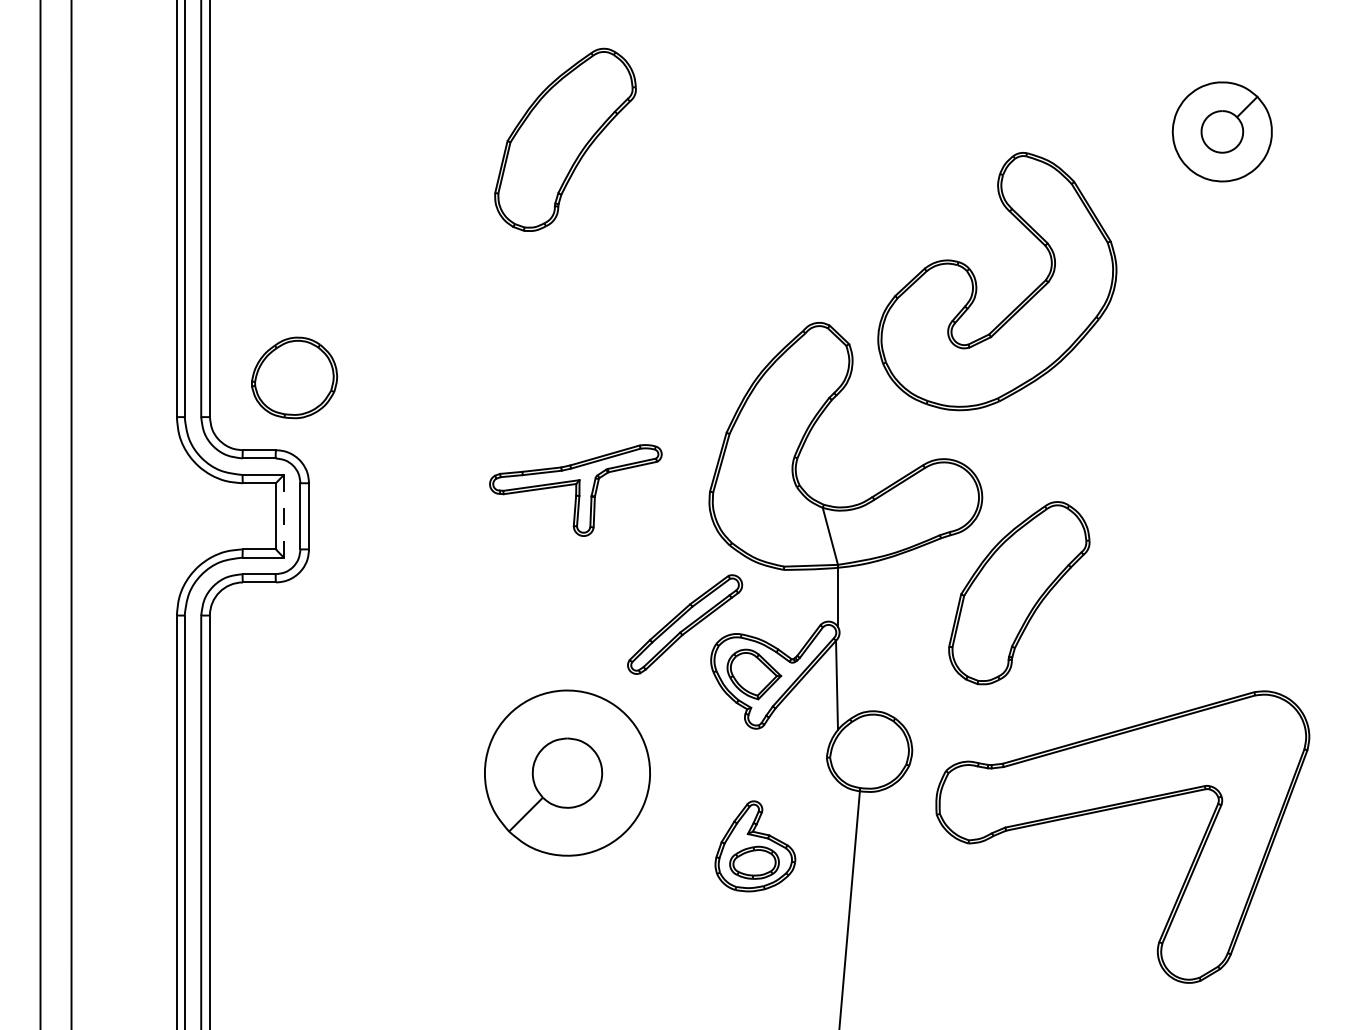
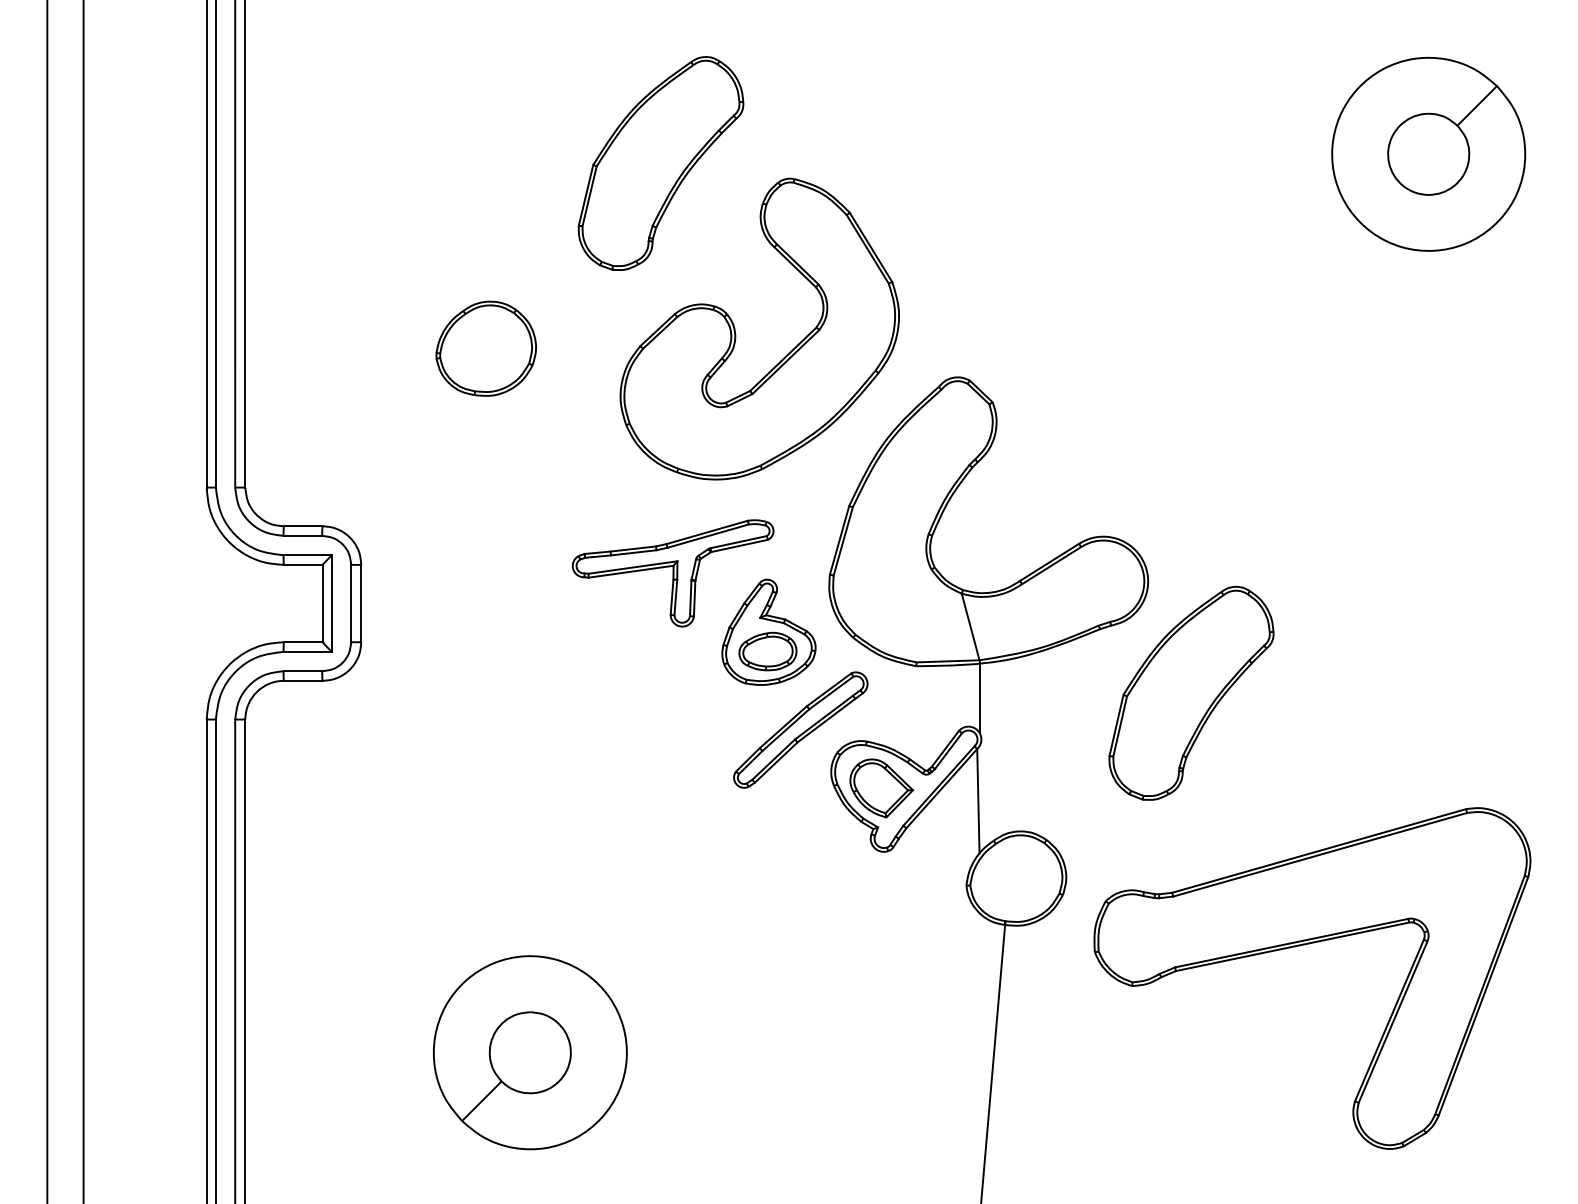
part: (1222, 131) -> (1428, 153), size x1.67
part: (977, 286) -> (736, 334), moved
part: (293, 377) -> (485, 348), moved
line: (283, 517) -> (331, 604), dashed -> solid
part: (567, 772) -> (530, 1052), moved
part: (754, 845) -> (768, 631), moved

